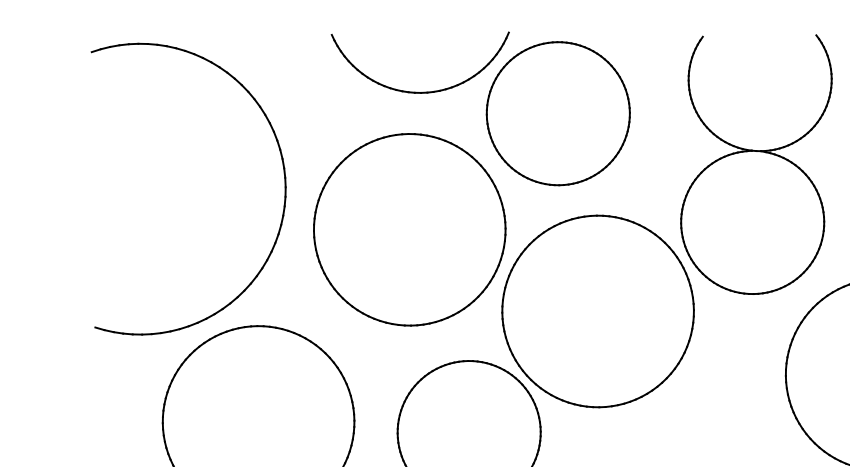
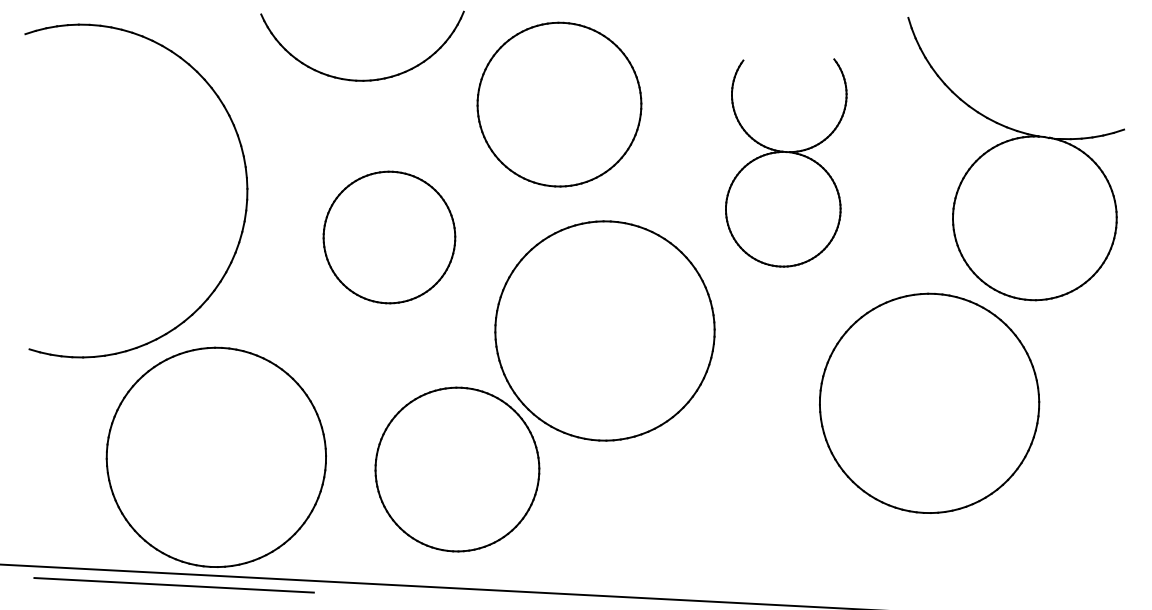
part: (420, 91) -> (362, 79), moved
part: (756, 164) -> (786, 162), size x0.7
part: (409, 229) -> (389, 237), size x0.6

